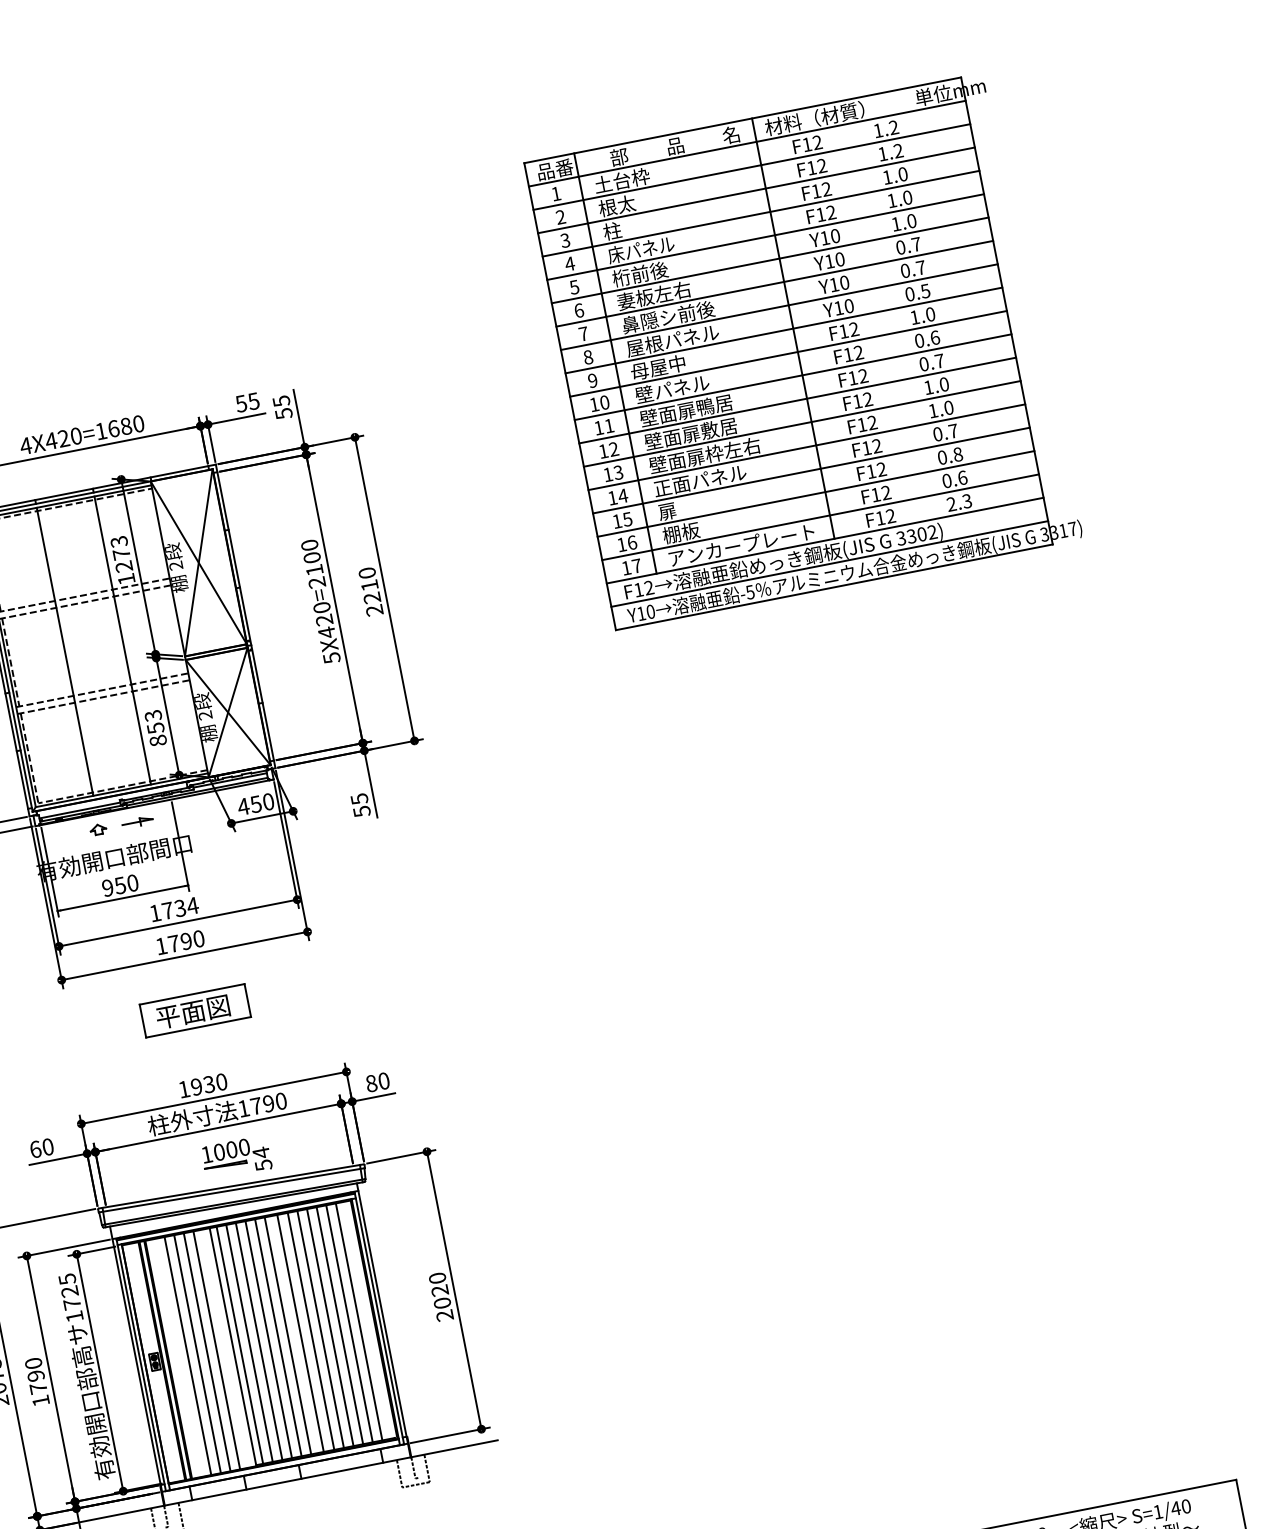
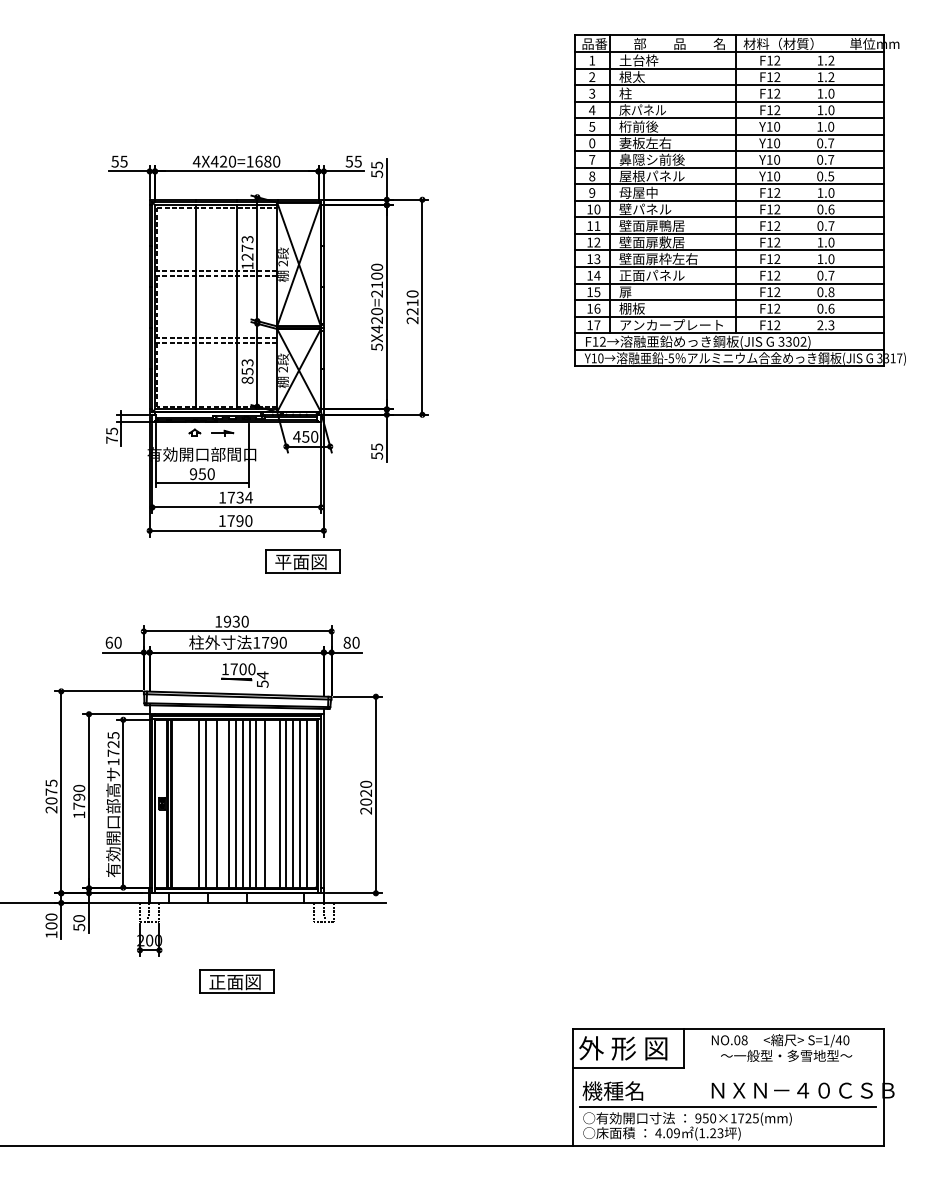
text: (579, 310) -> (592, 143), 6 -> 0
part: (194, 1010) -> (302, 561), moved
text: (218, 1152) -> (233, 669), 1000 -> 1700
line: (310, 1331) -> (272, 803), removed
line: (240, 1344) -> (222, 803), removed
line: (197, 1353) -> (192, 803), removed
line: (187, 1355) -> (185, 803), removed

